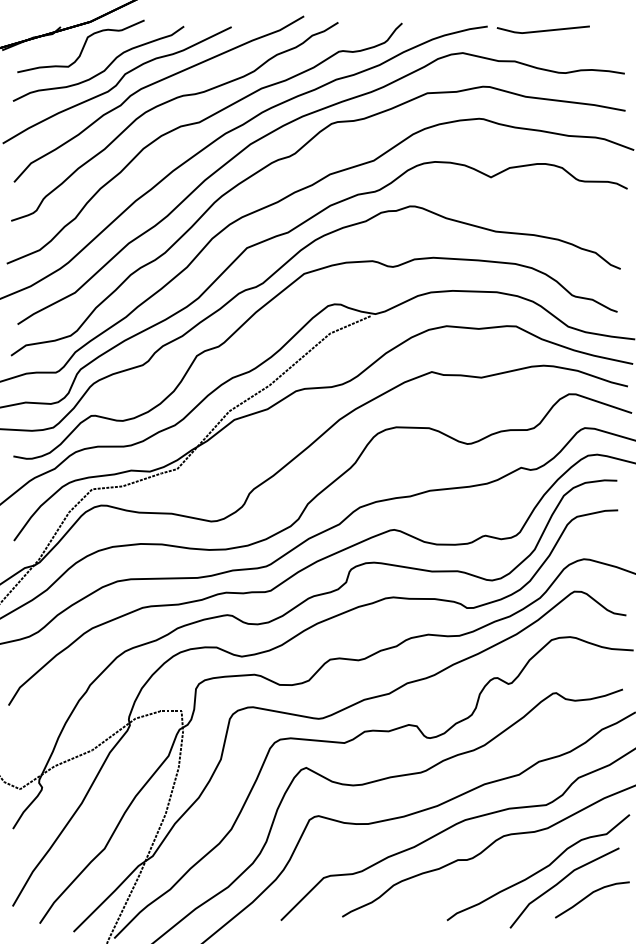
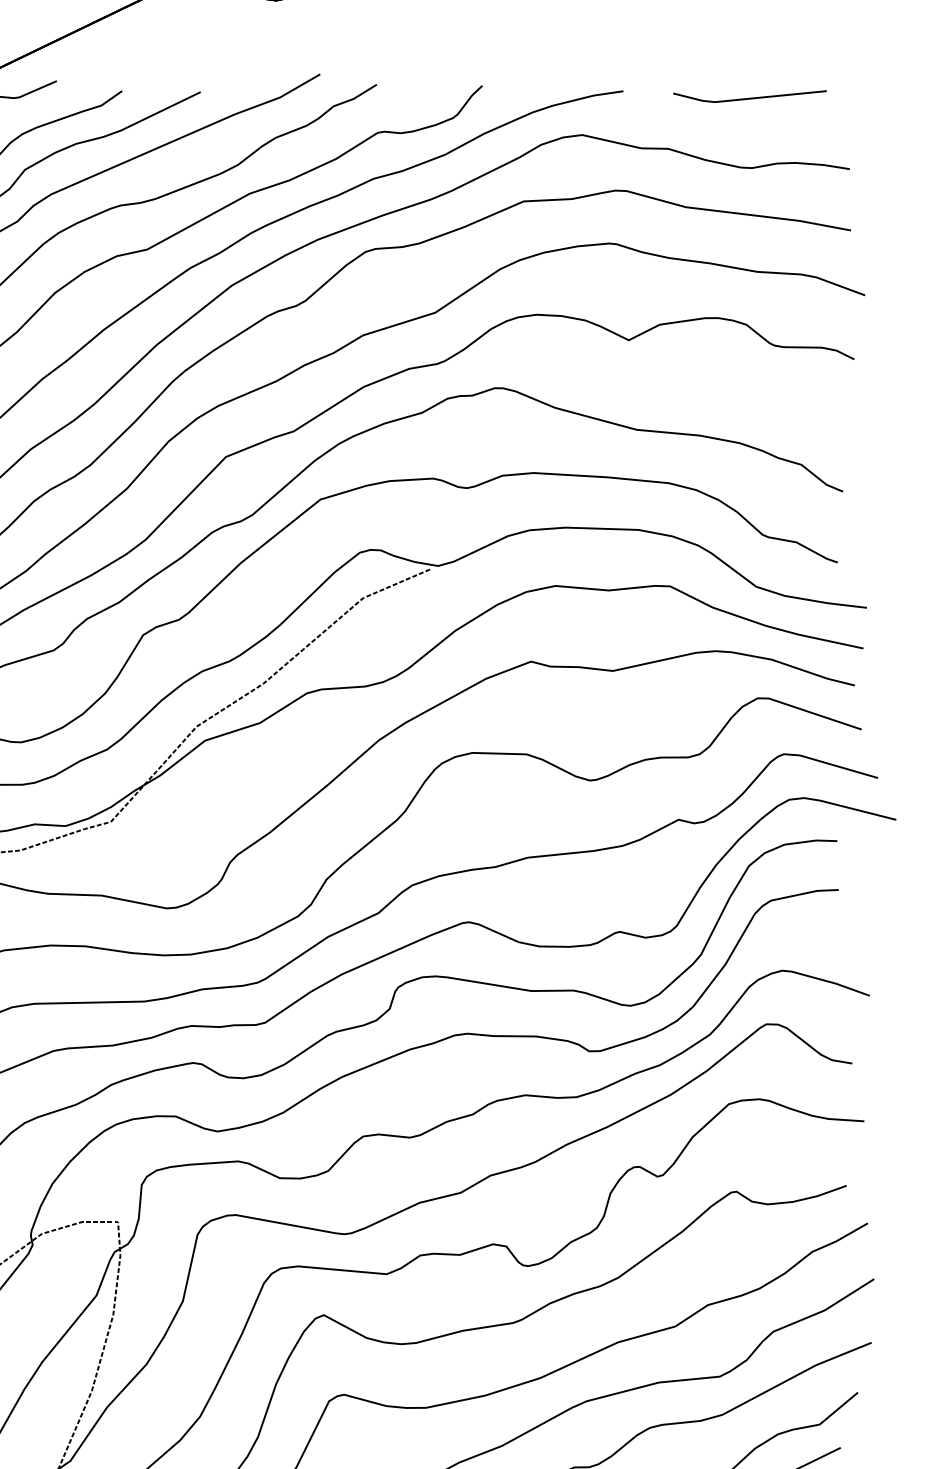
line: (542, 30) -> (748, 97), moved

